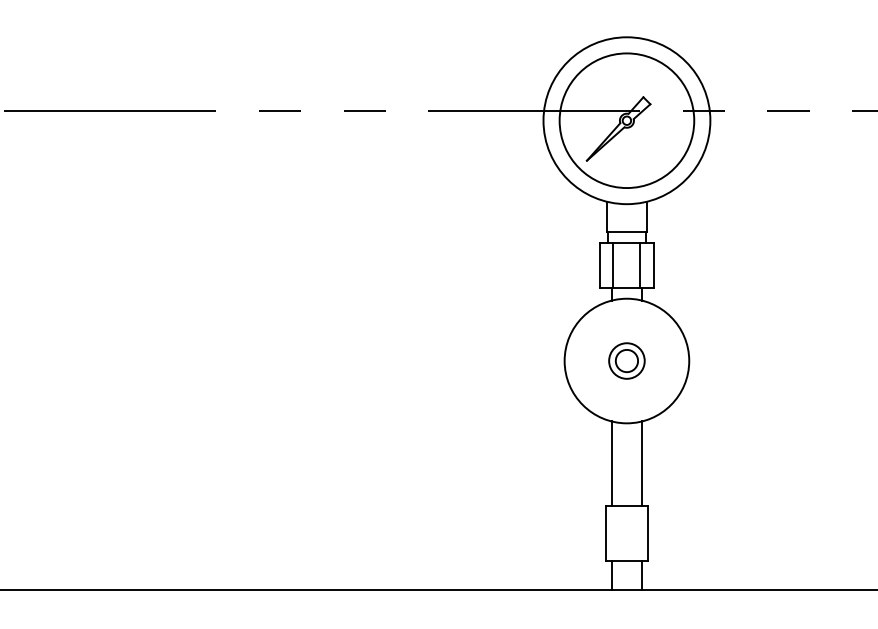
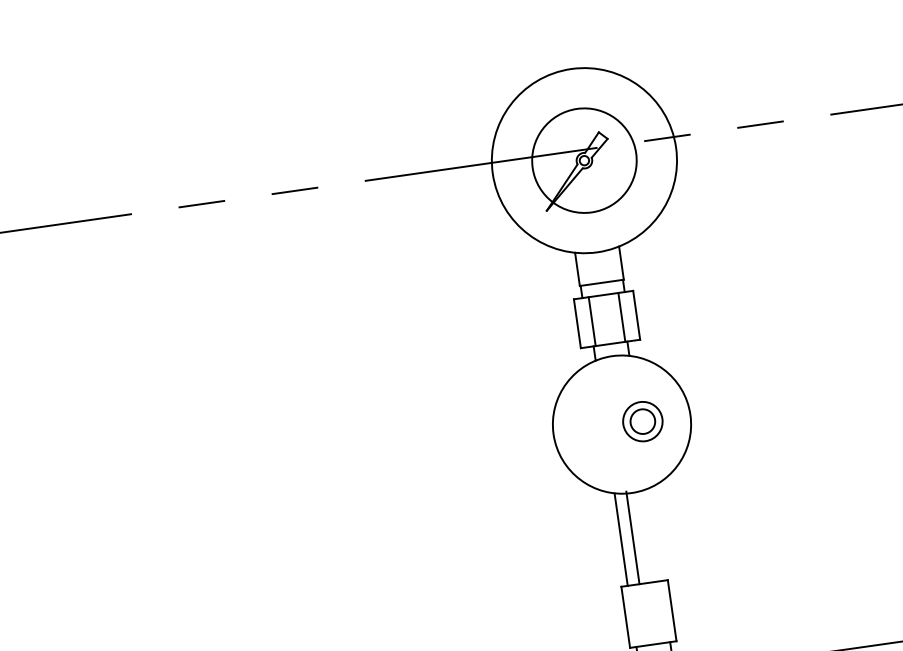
circle: (626, 120) -> (583, 160), size x0.7
part: (626, 360) -> (642, 421), moved
line: (642, 463) -> (633, 537), moved

